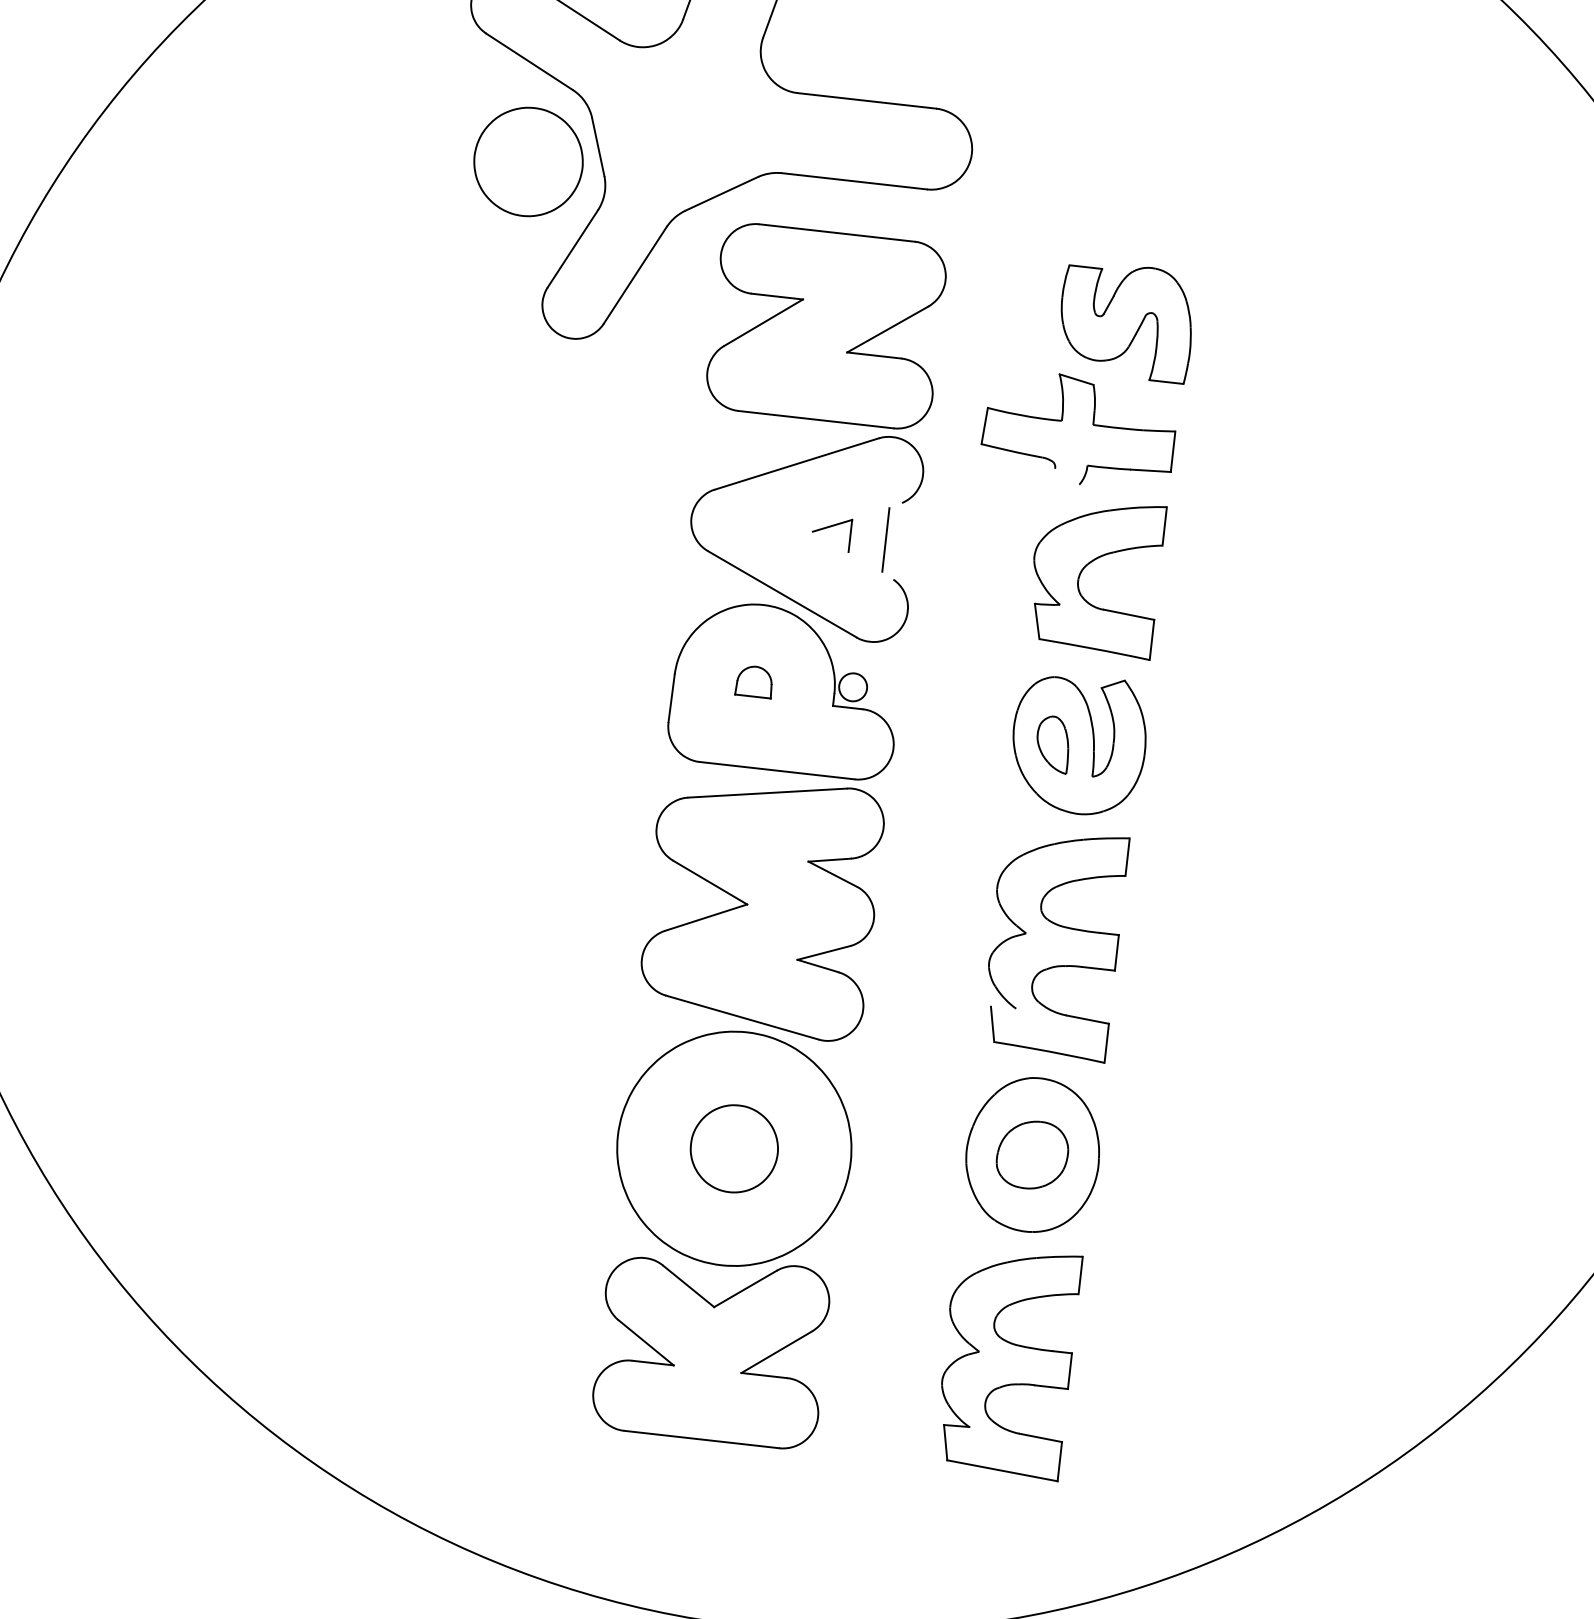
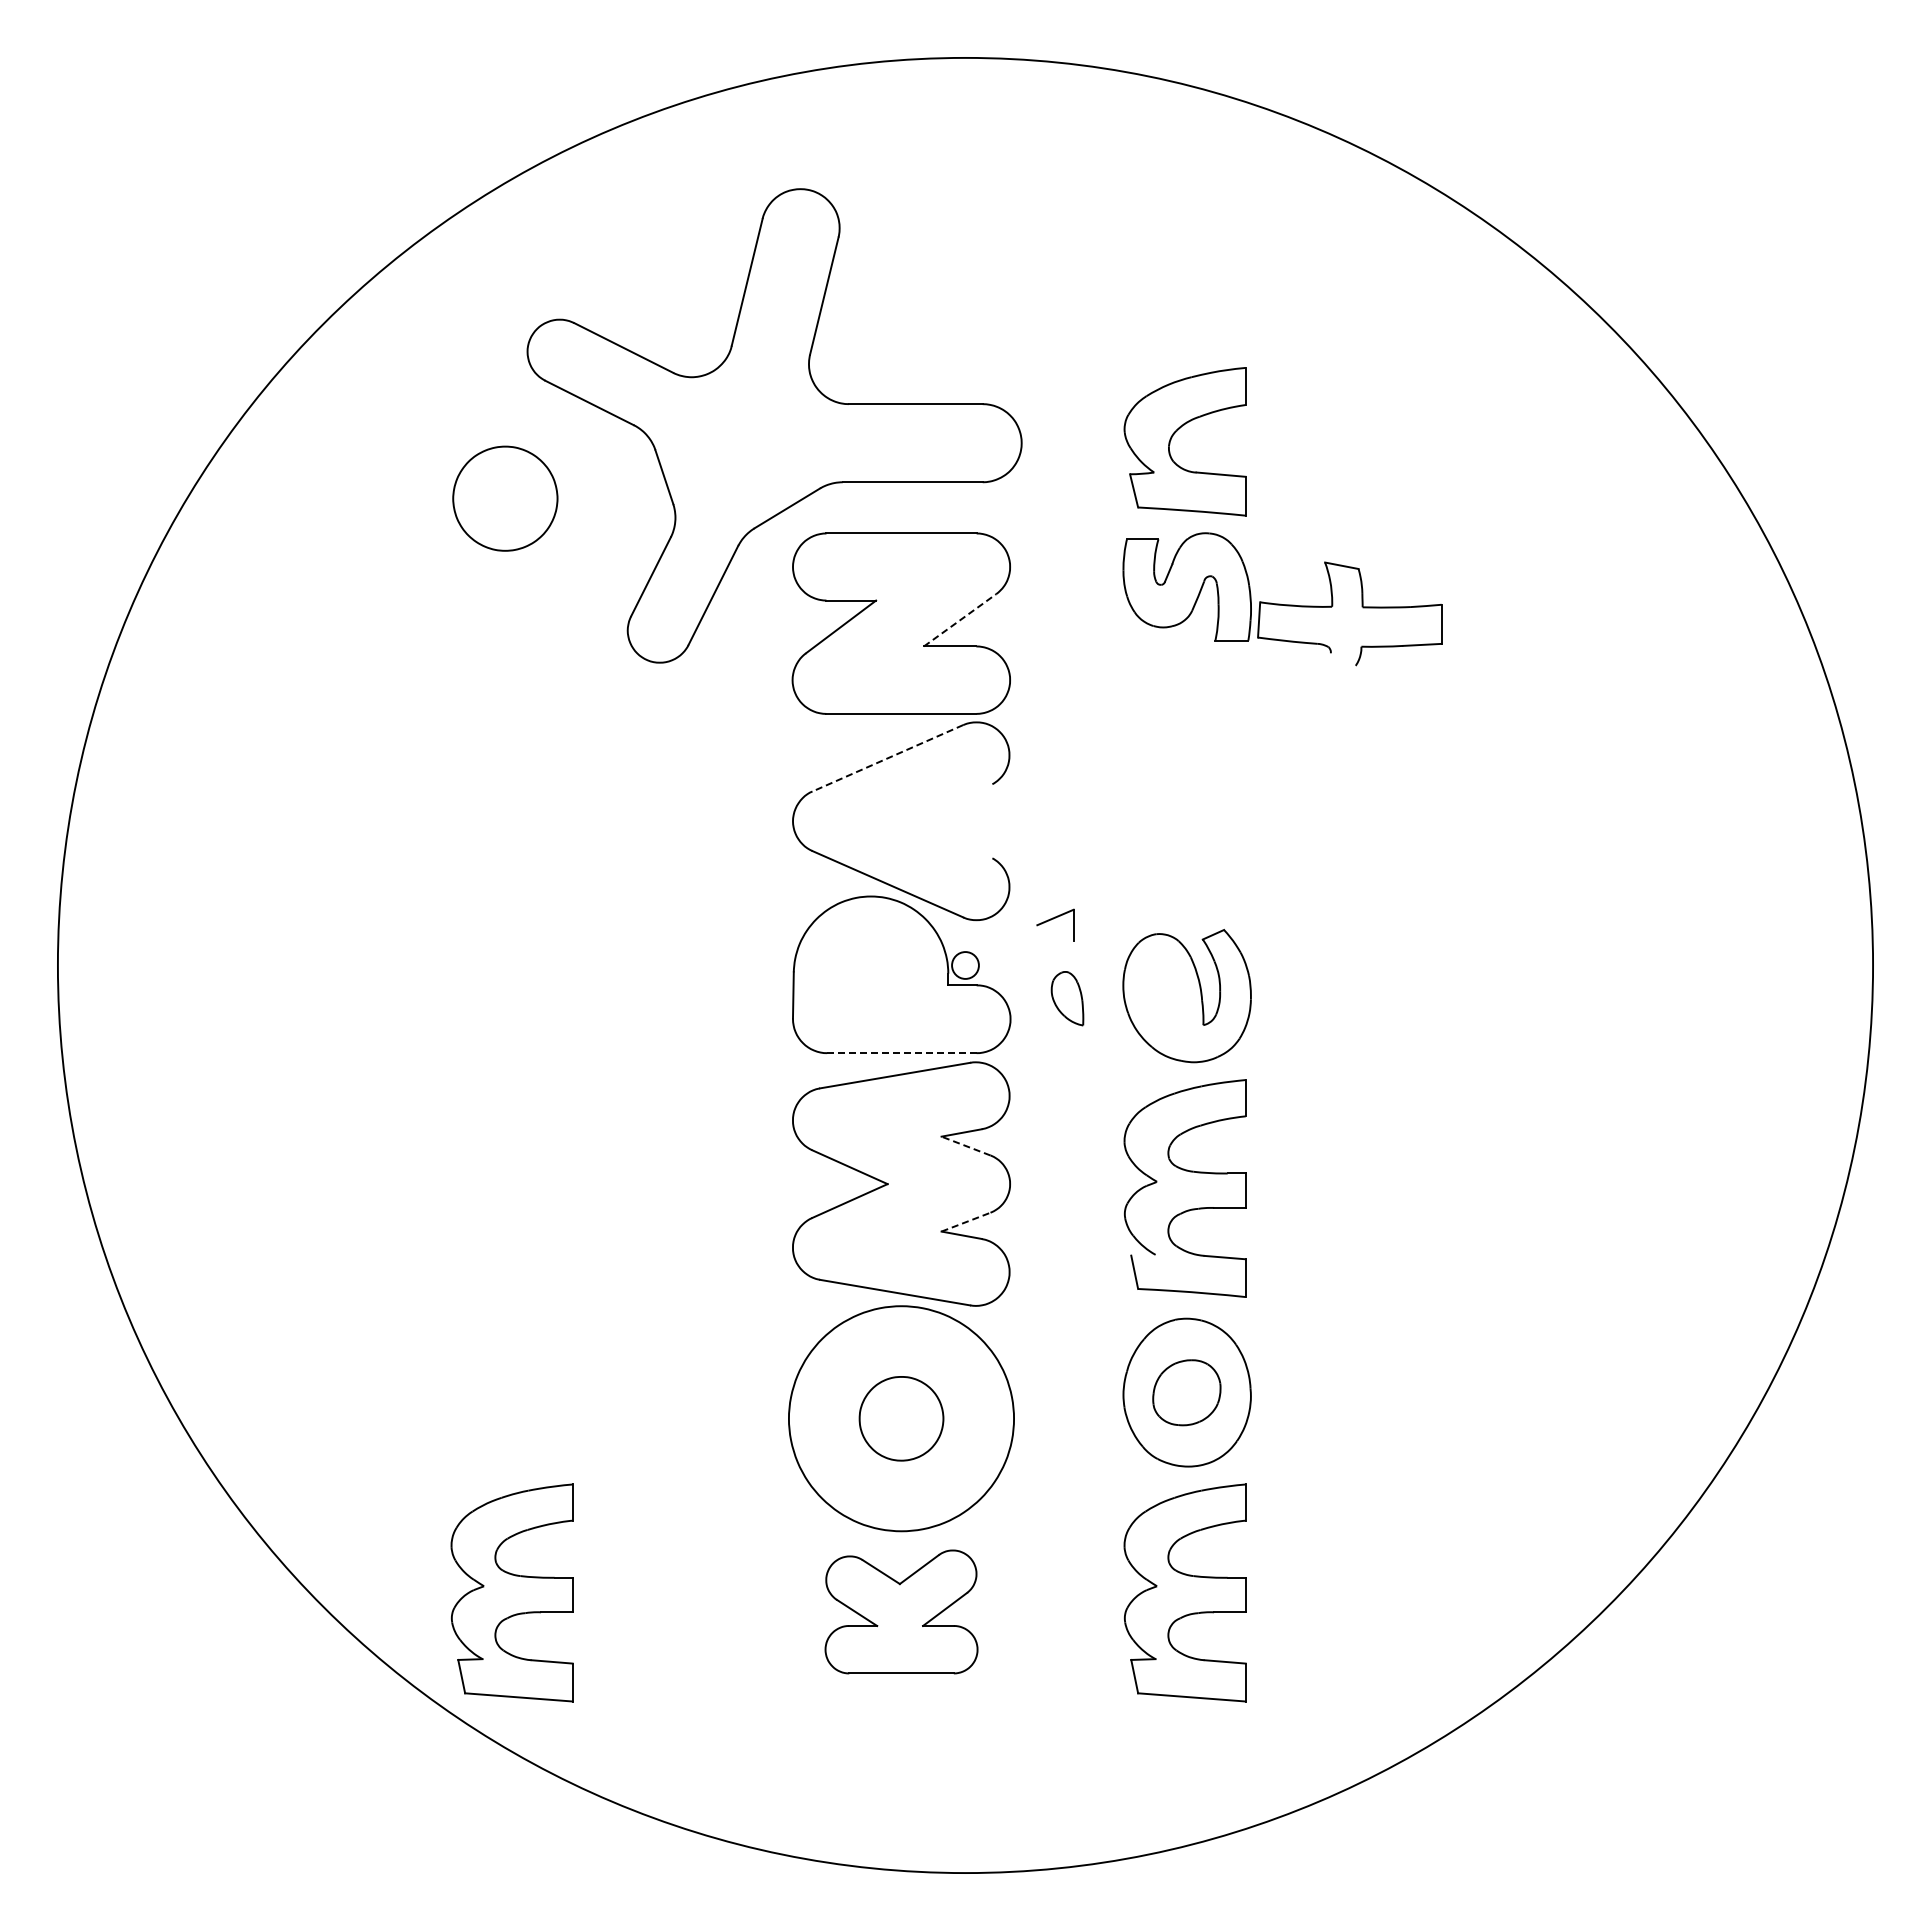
part: (528, 161) -> (505, 498), moved
line: (888, 329) -> (960, 620), solid -> dashed
part: (1092, 424) -> (1361, 606), moved
line: (796, 464) -> (887, 758), solid -> dashed
part: (831, 533) -> (1055, 924), moved
line: (885, 540) -> (980, 821), removed
part: (1087, 565) -> (1176, 432), moved
part: (754, 681) -> (870, 970), removed
part: (1053, 744) -> (1067, 998), moved
line: (776, 770) -> (901, 1053), solid -> dashed
line: (832, 873) -> (965, 1145), solid -> dashed
line: (824, 952) -> (966, 1221), solid -> dashed
part: (310, 1283) -> (511, 1592), added
part: (711, 1348) -> (901, 1611), size x0.7

